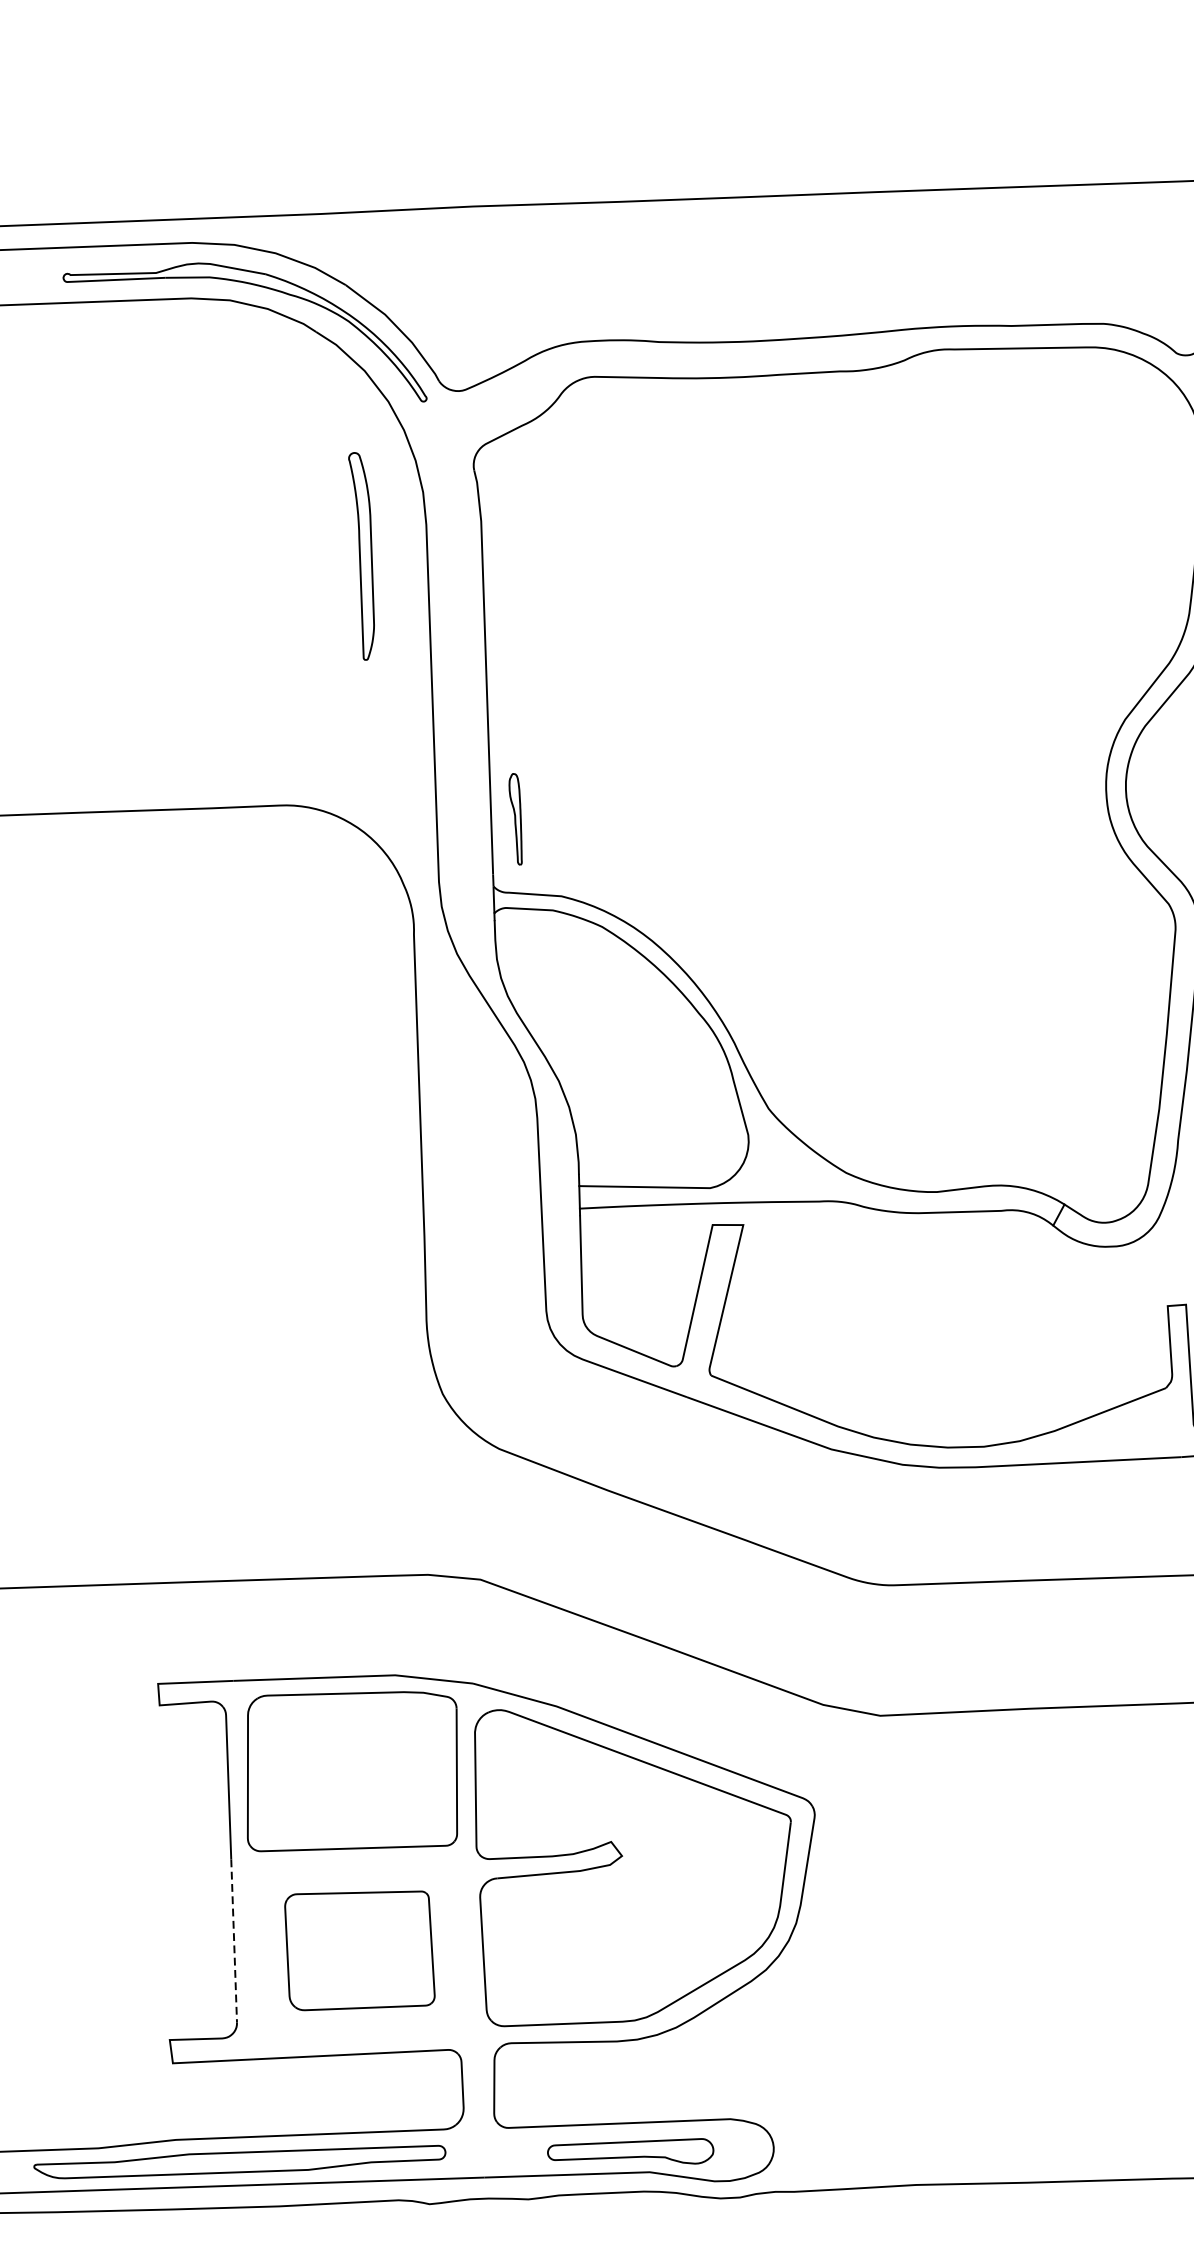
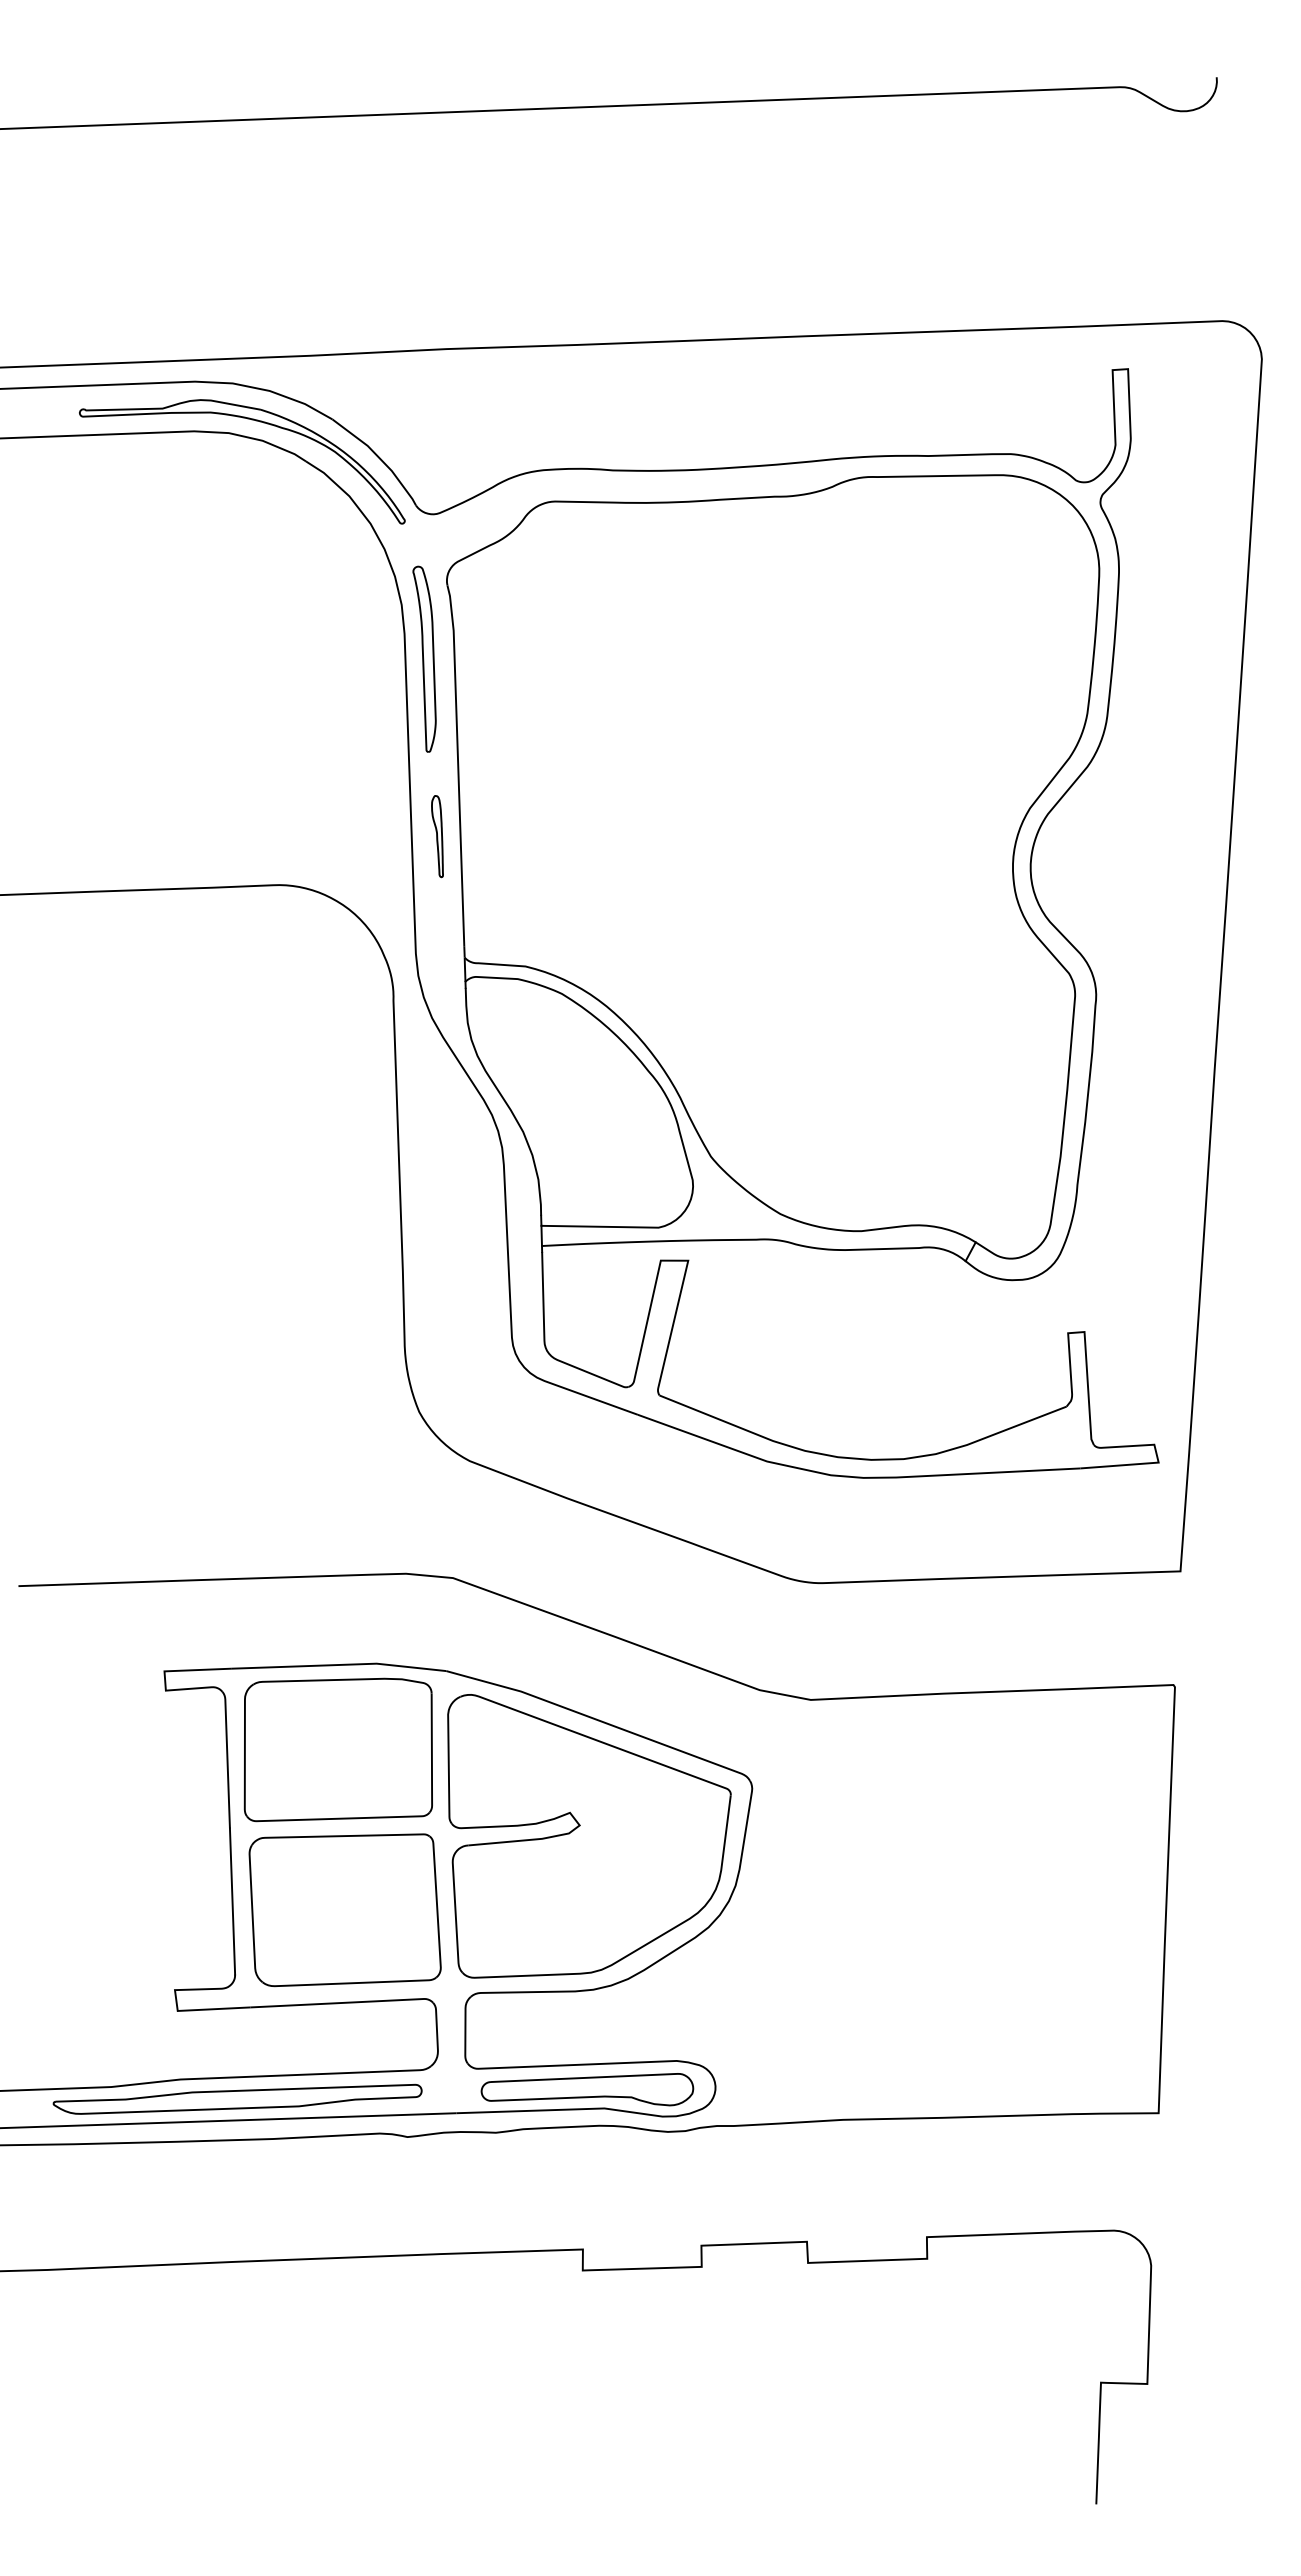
part: (361, 555) -> (424, 658), moved
part: (515, 819) -> (437, 836), moved
line: (234, 1942) -> (232, 1902), dashed -> solid
part: (359, 1951) -> (344, 1910), size x1.43
part: (630, 2151) -> (587, 2089), size x1.43

